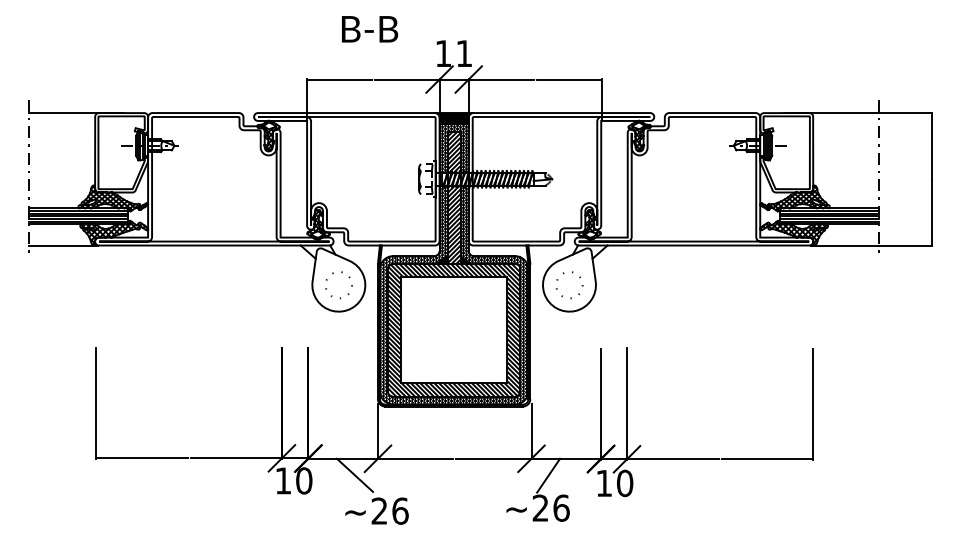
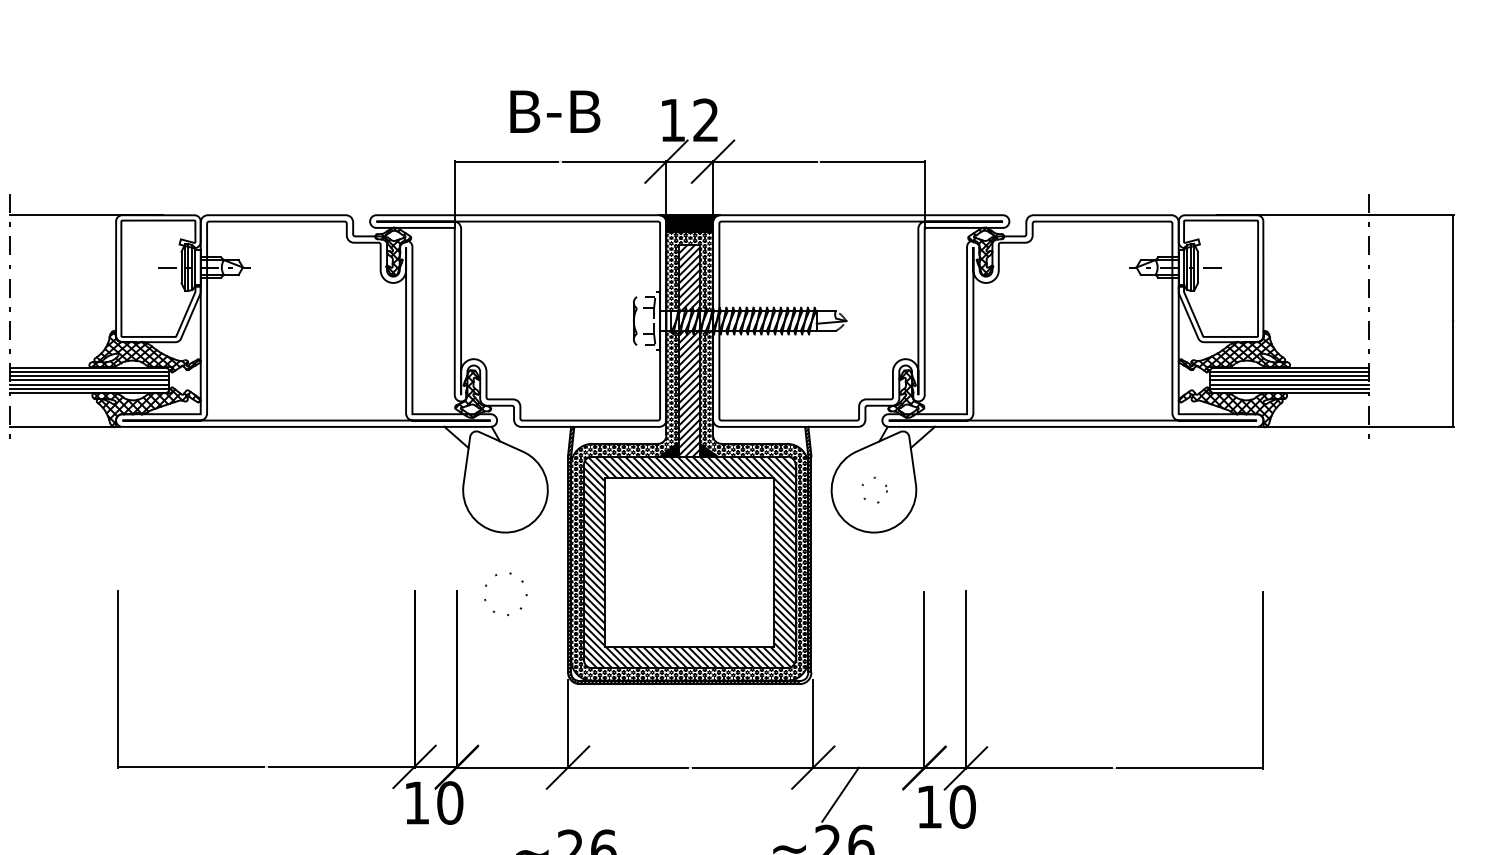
text: (370, 29) -> (556, 112), moved
text: (463, 53) -> (704, 120), 11 -> 12
circle: (338, 285) -> (504, 594), moved
circle: (569, 285) -> (874, 490), size x0.6
line: (354, 474) -> (530, 792), removed

